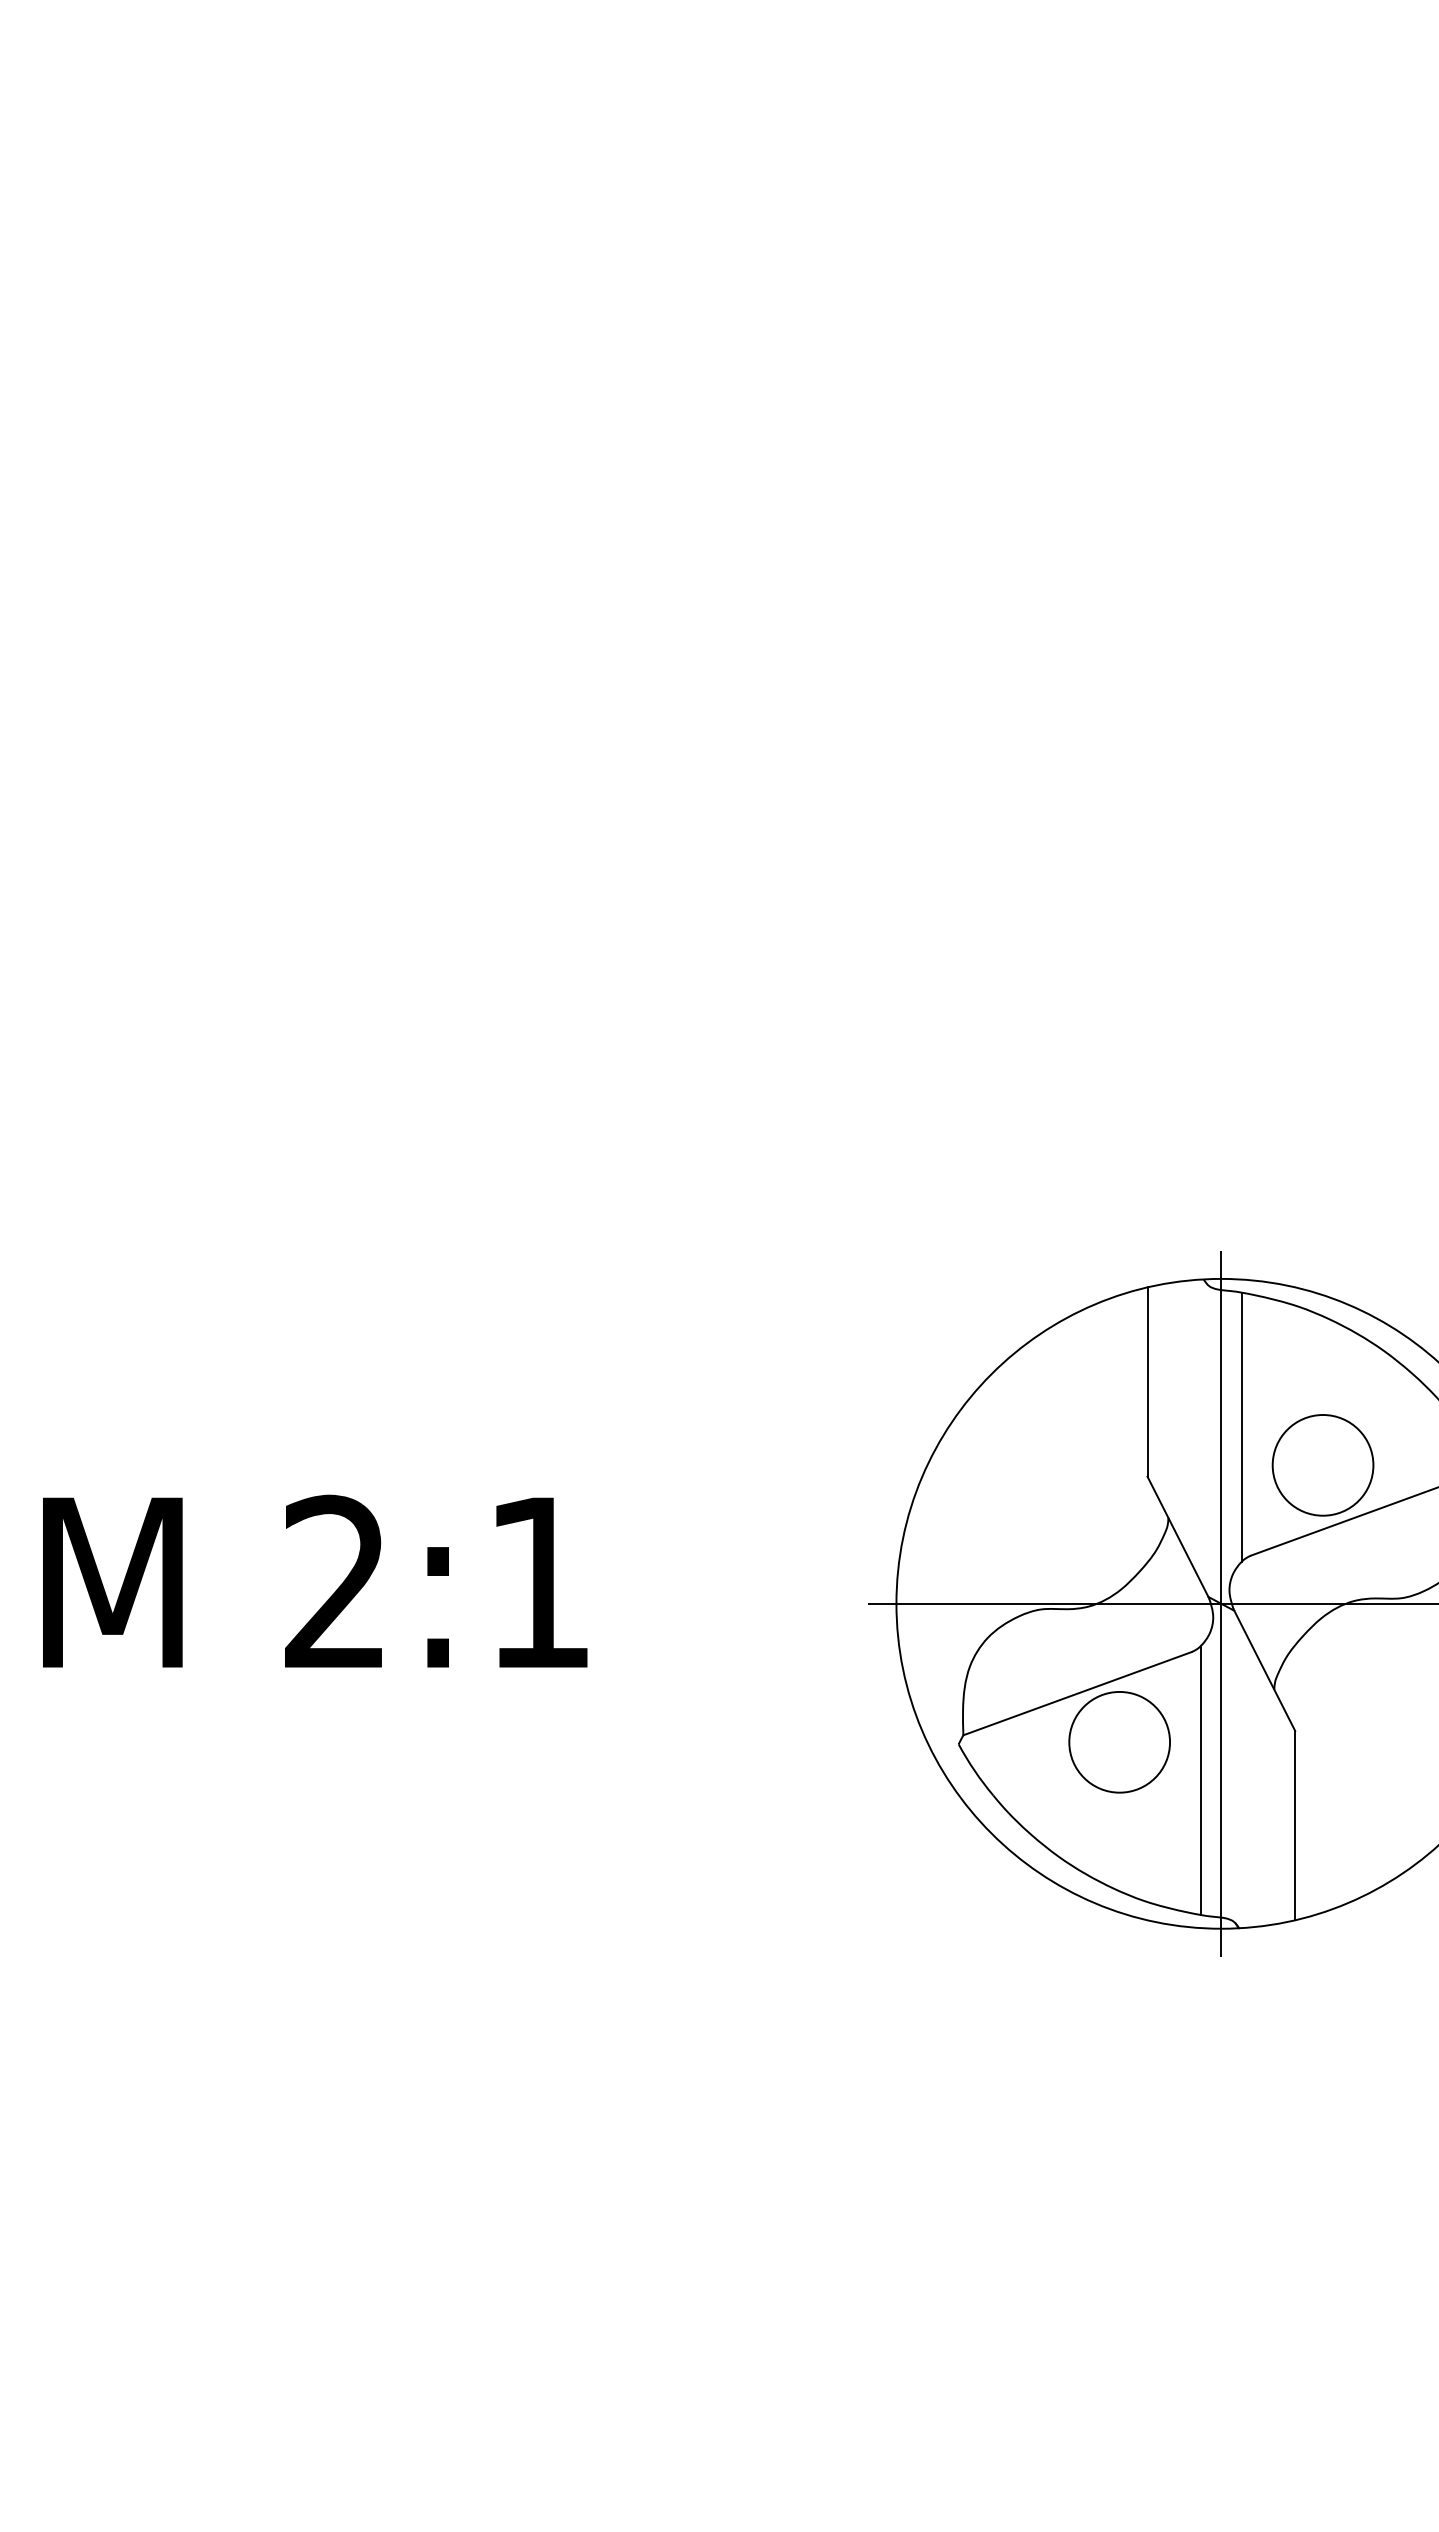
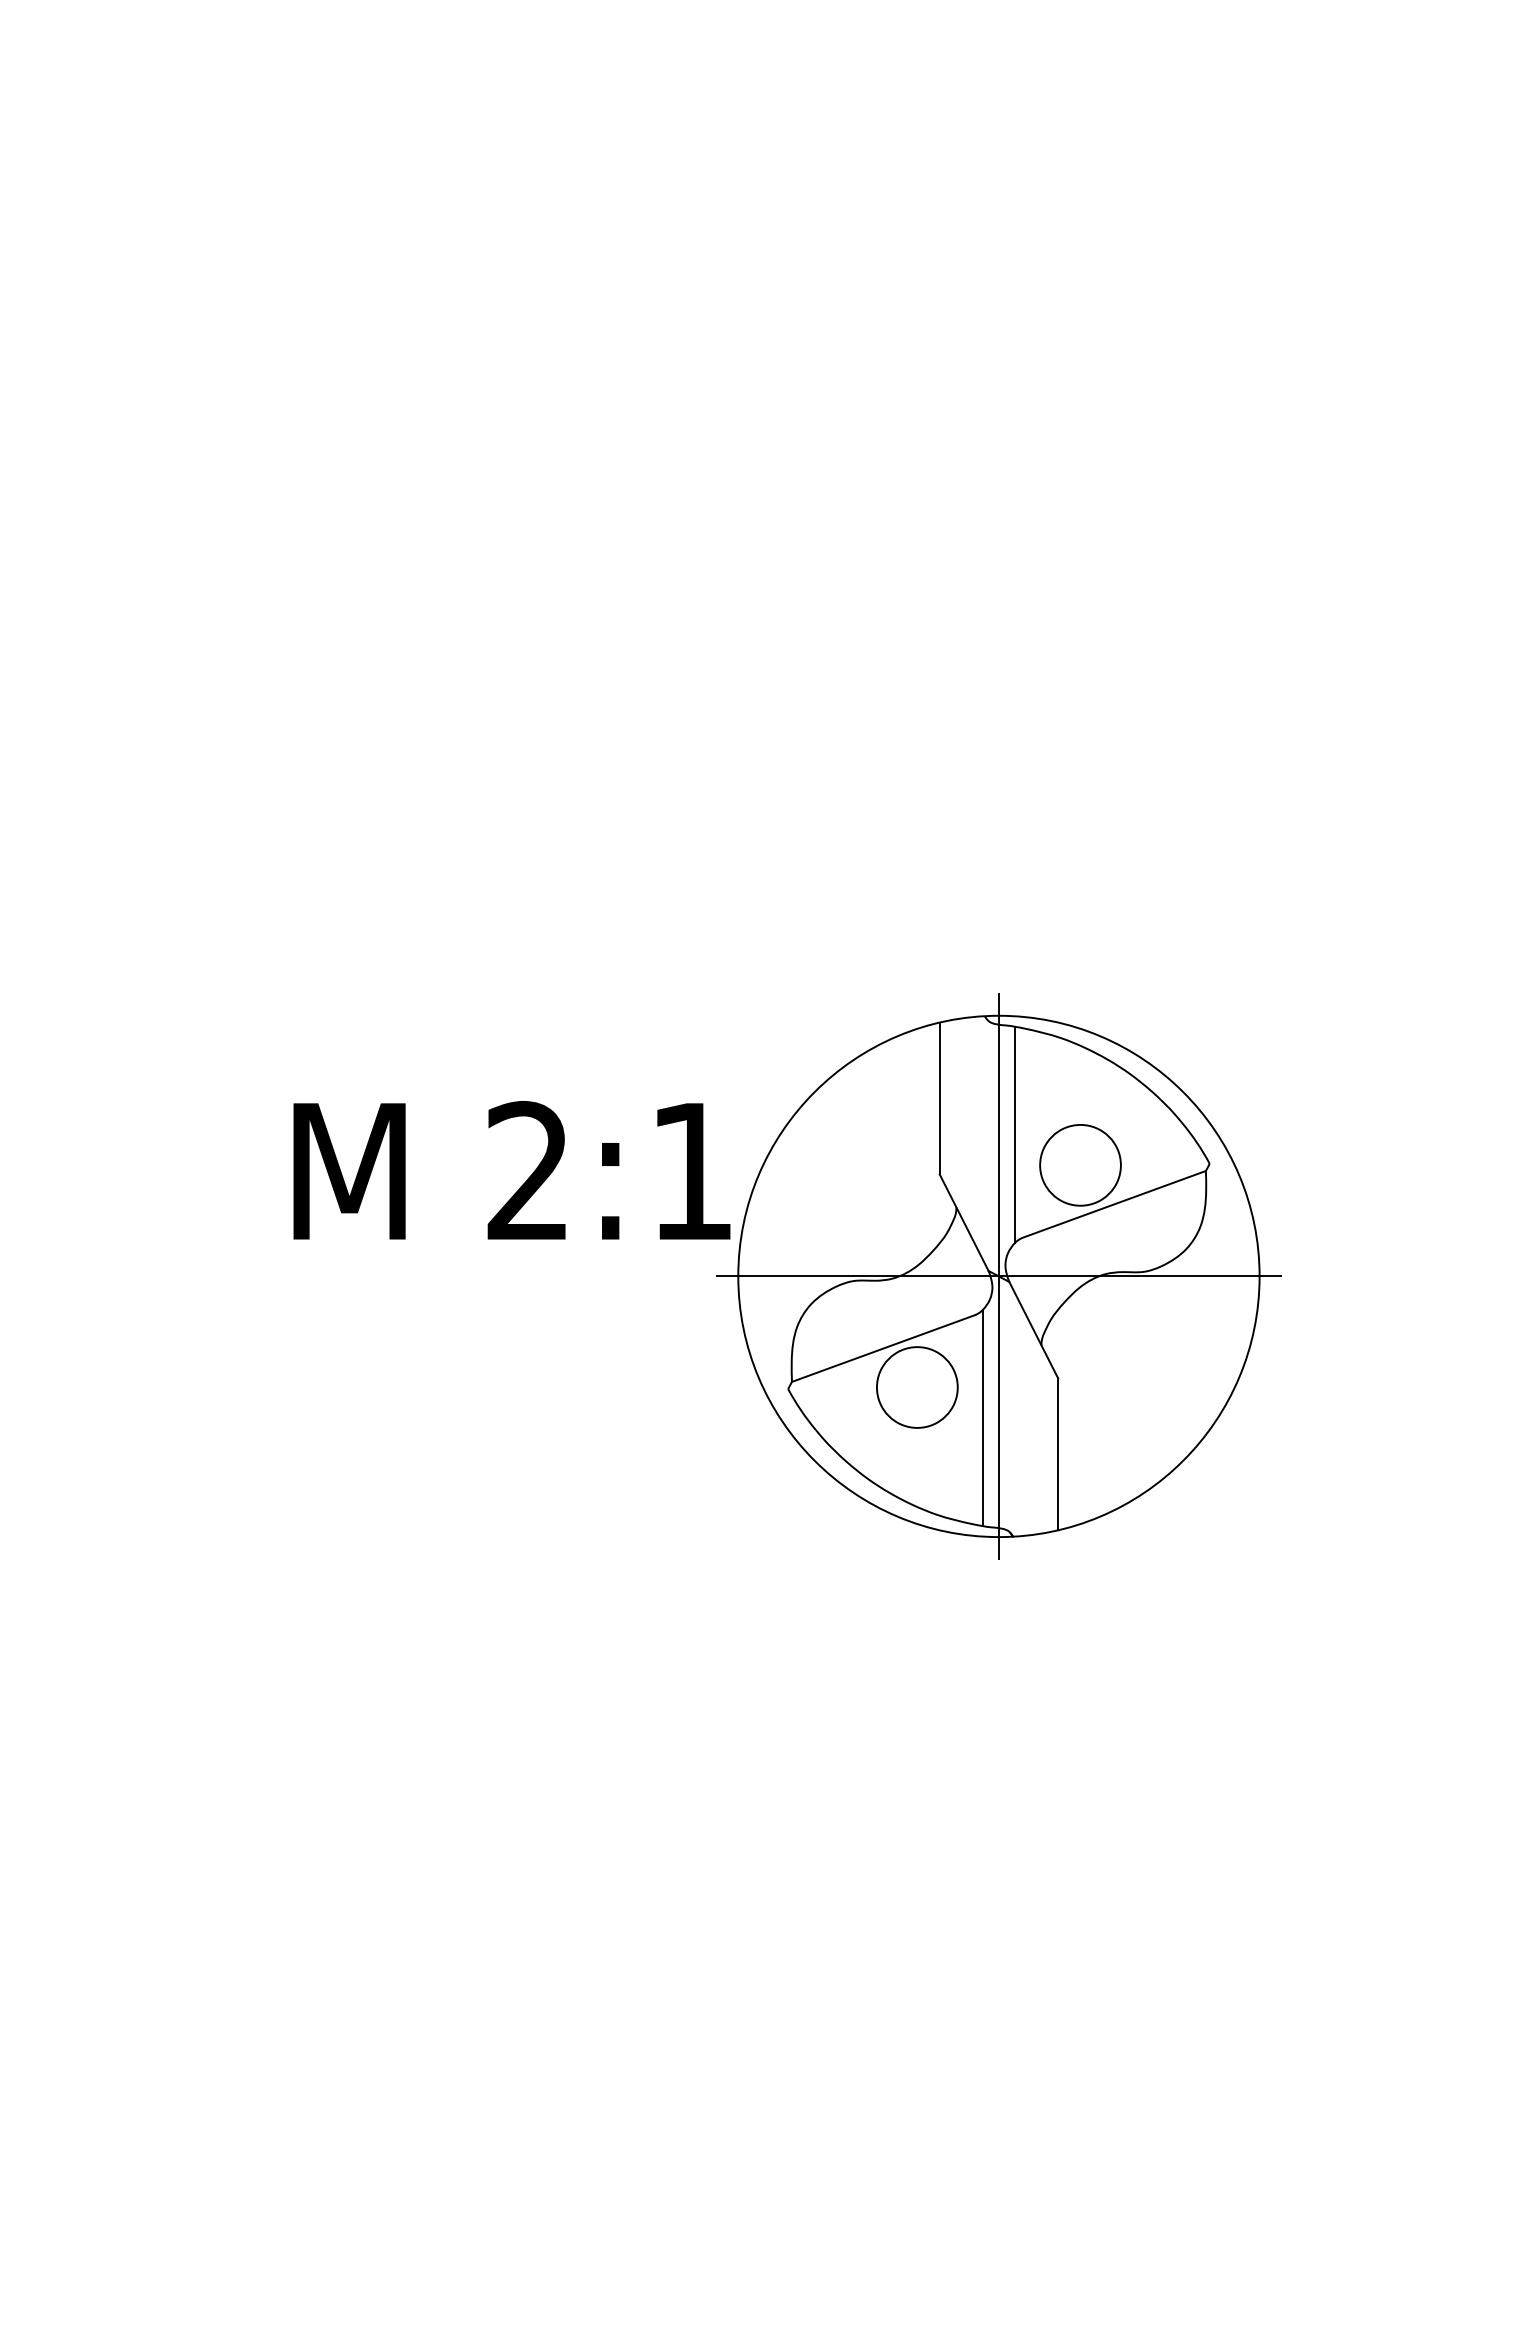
text: (314, 1581) -> (511, 1170), moved

